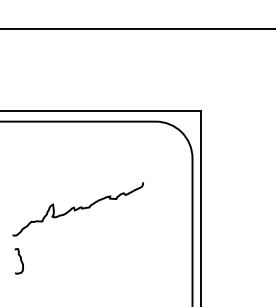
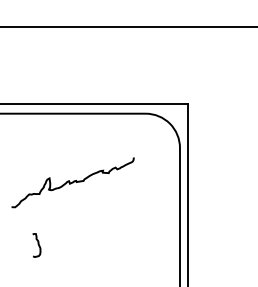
curve: (77, 209) -> (72, 182), moved
curve: (19, 260) -> (37, 244), moved

